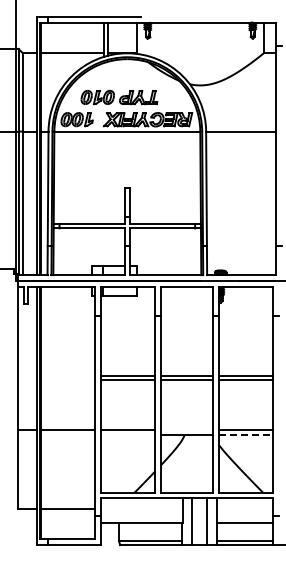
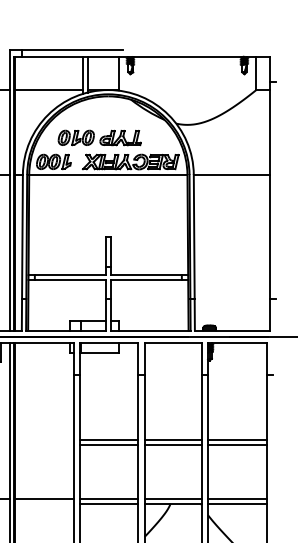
line: (186, 430) -> (172, 499), added
line: (128, 434) -> (109, 503), added
line: (246, 434) -> (237, 503), dashed -> solid

